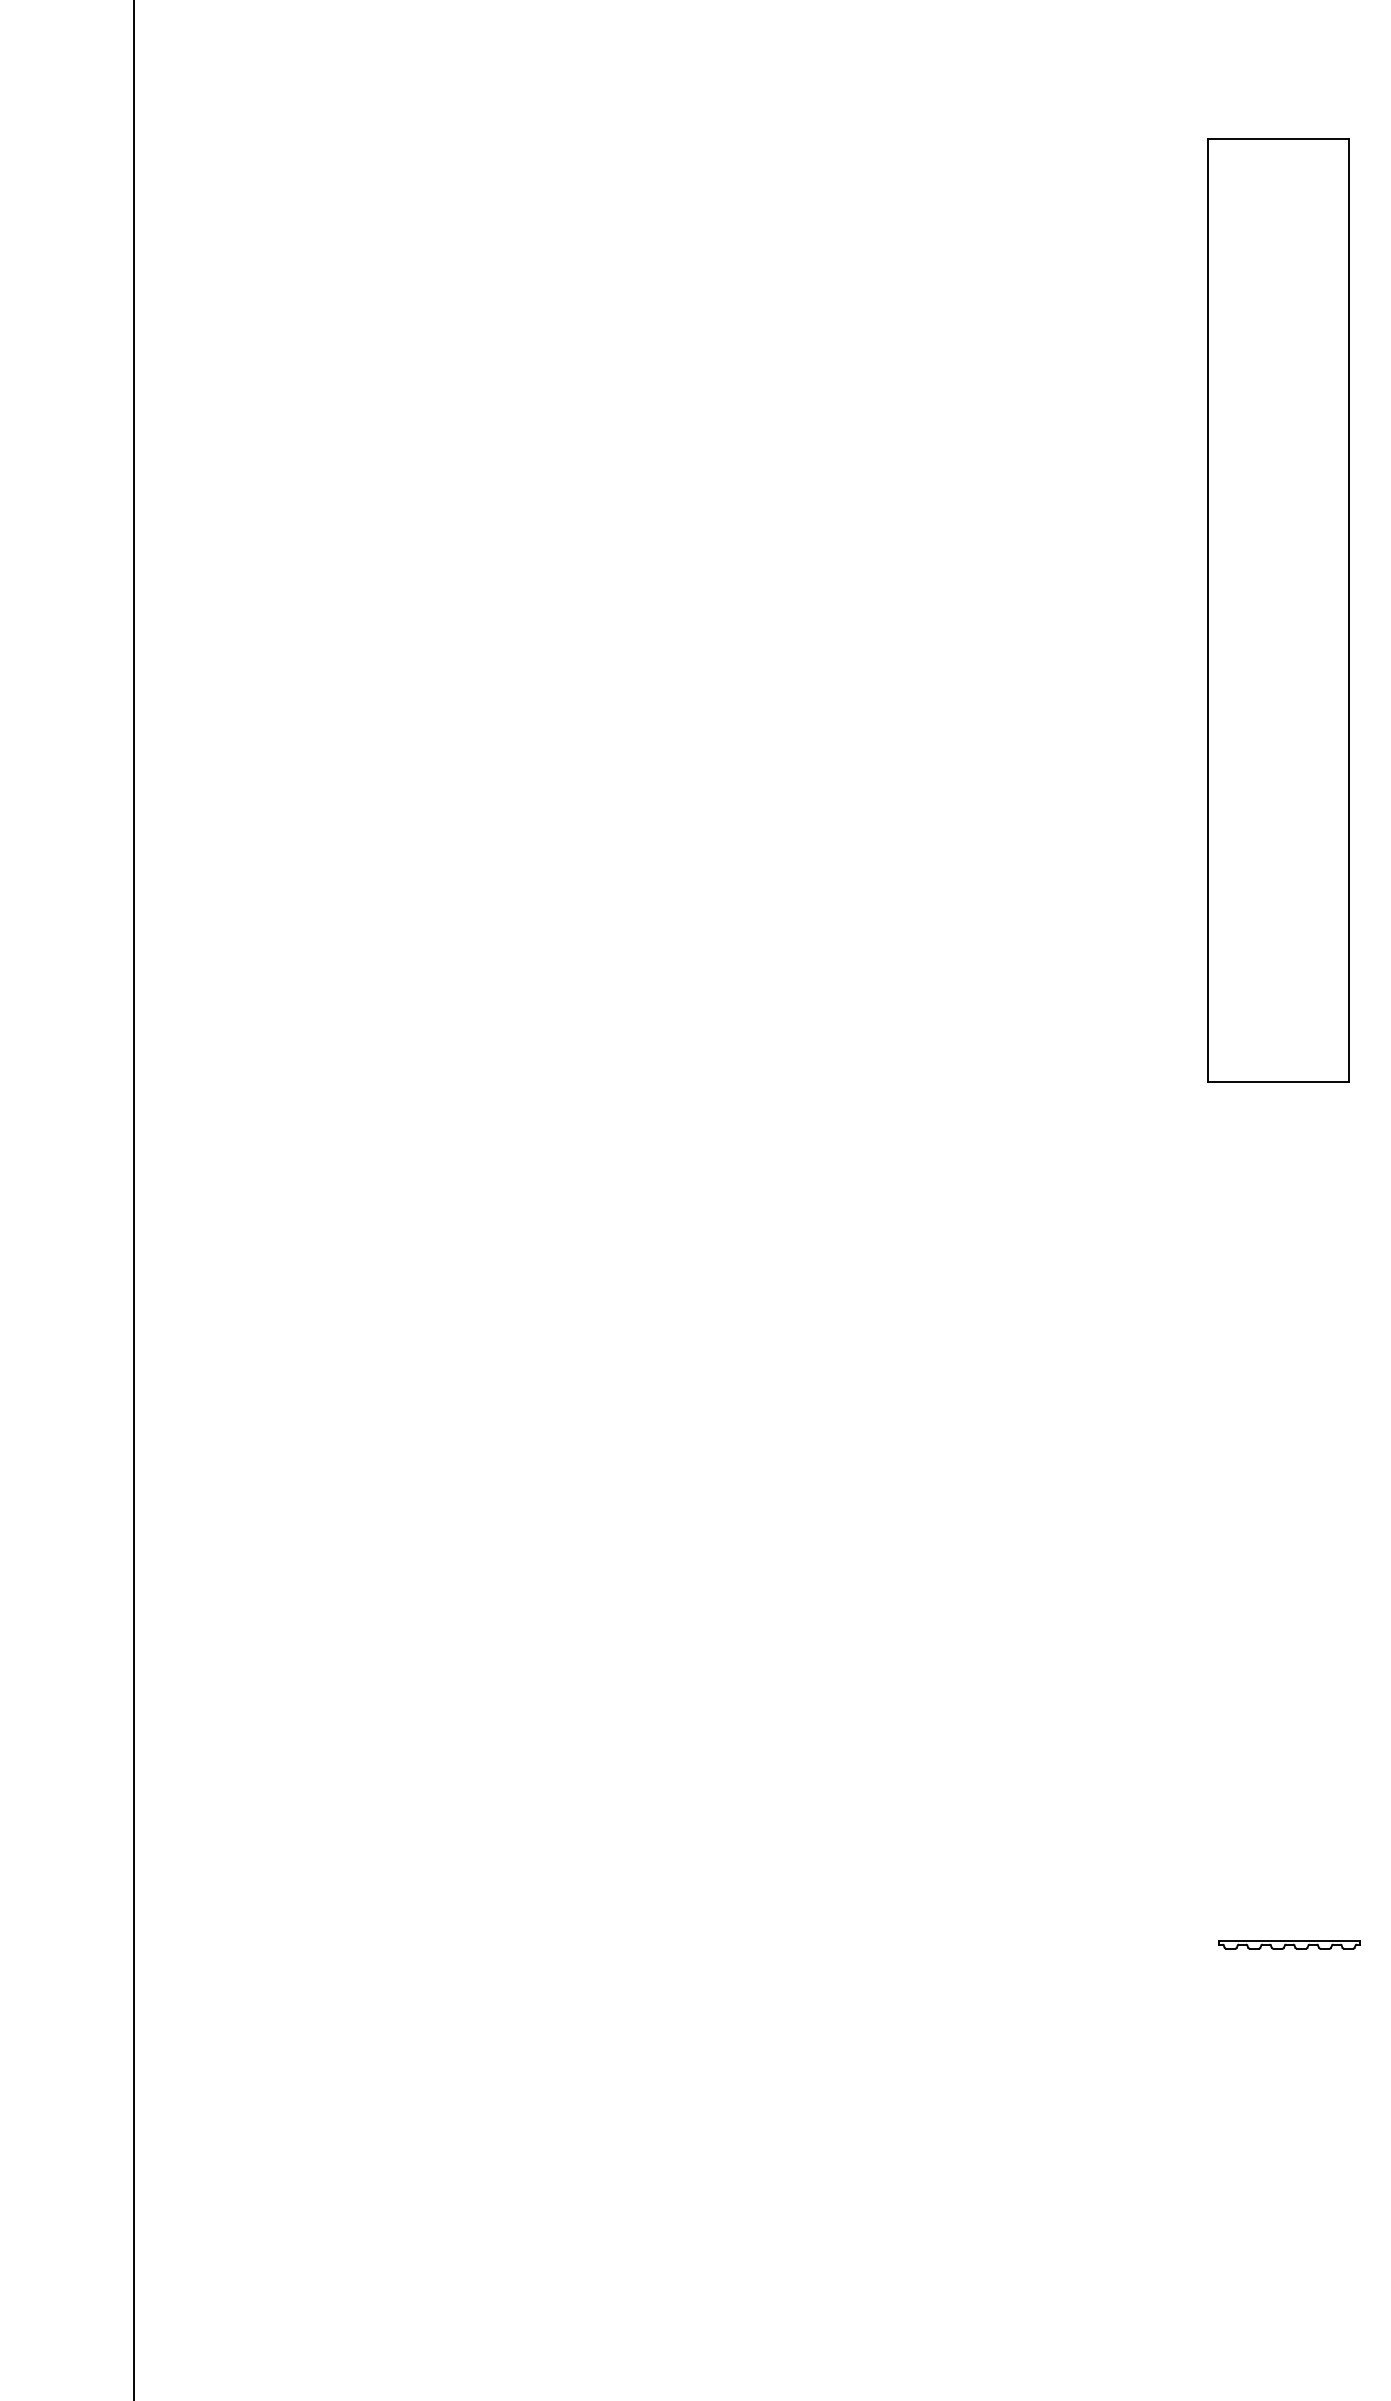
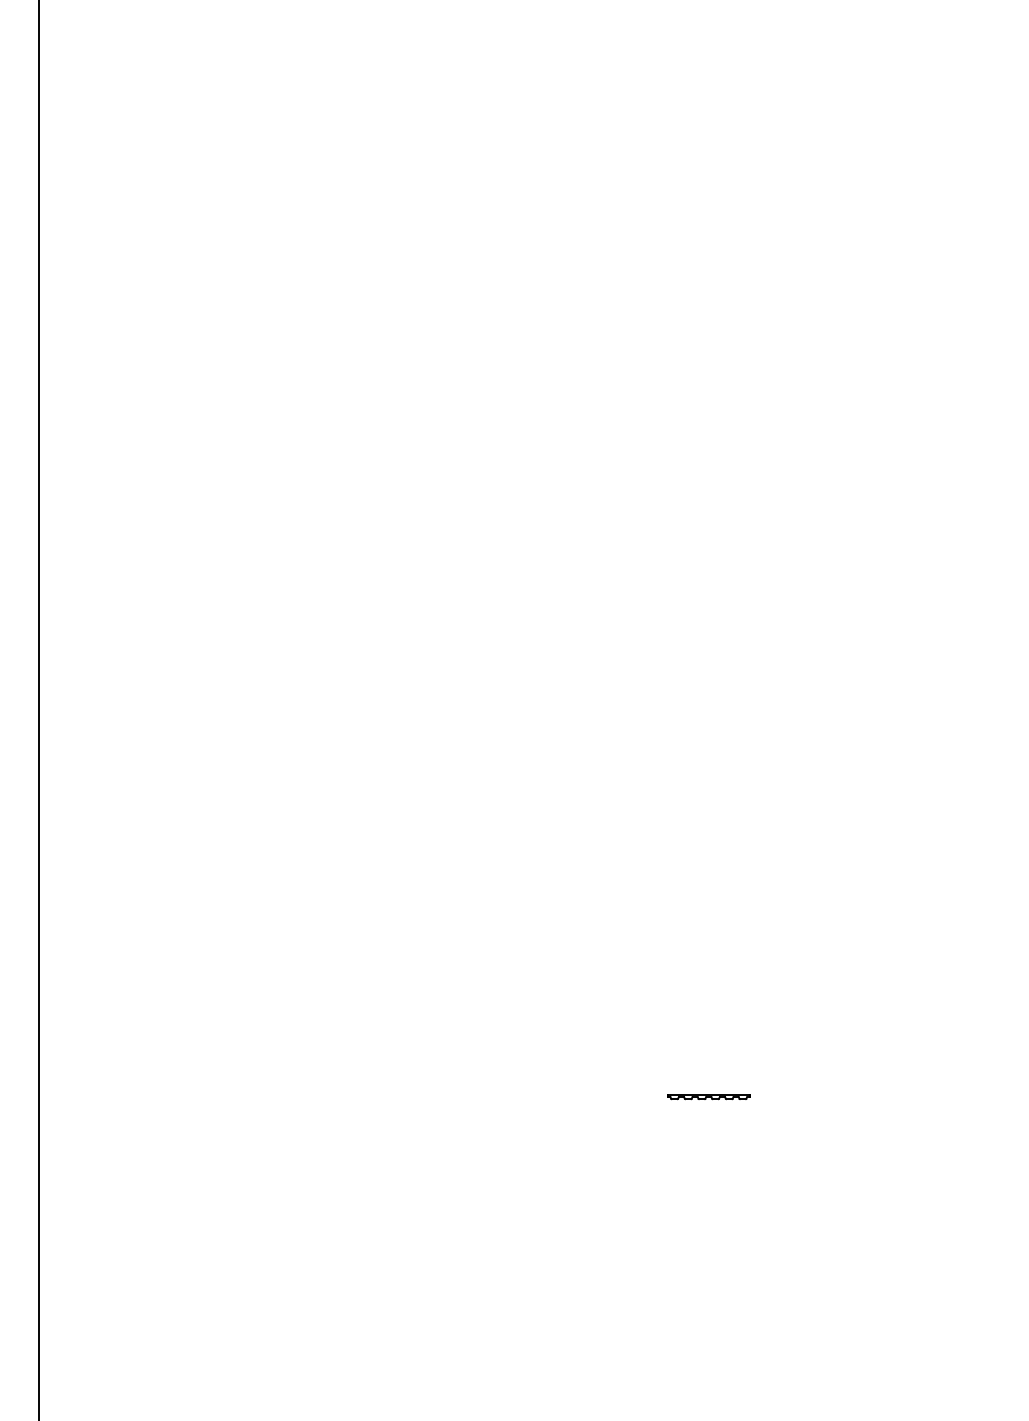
part: (1277, 610) -> (701, 323), removed

